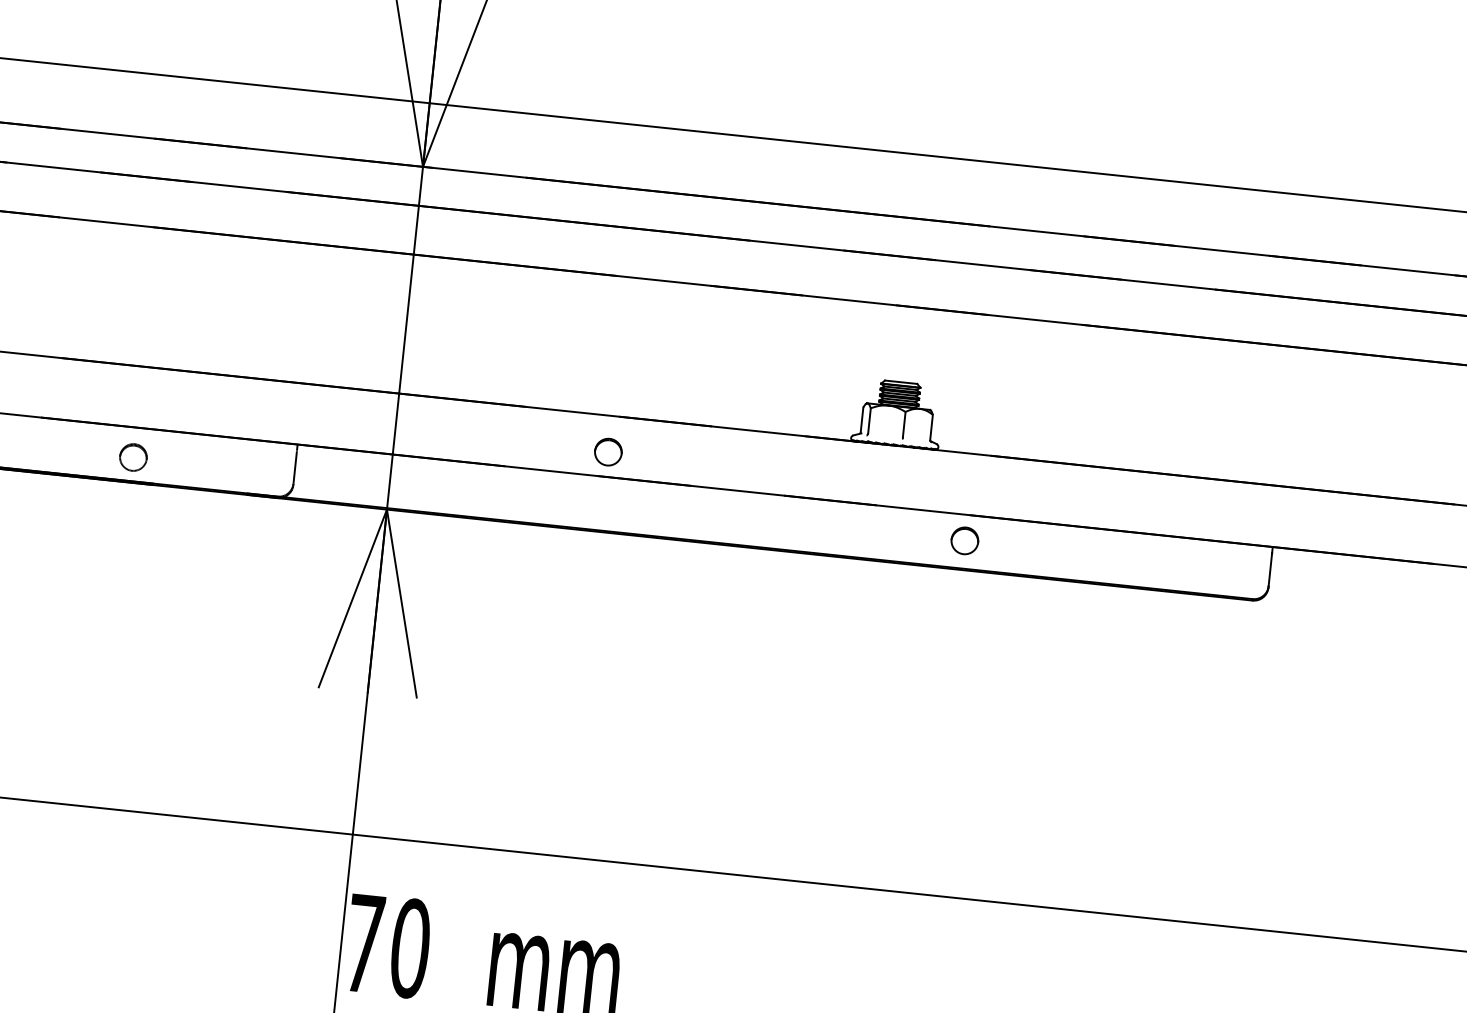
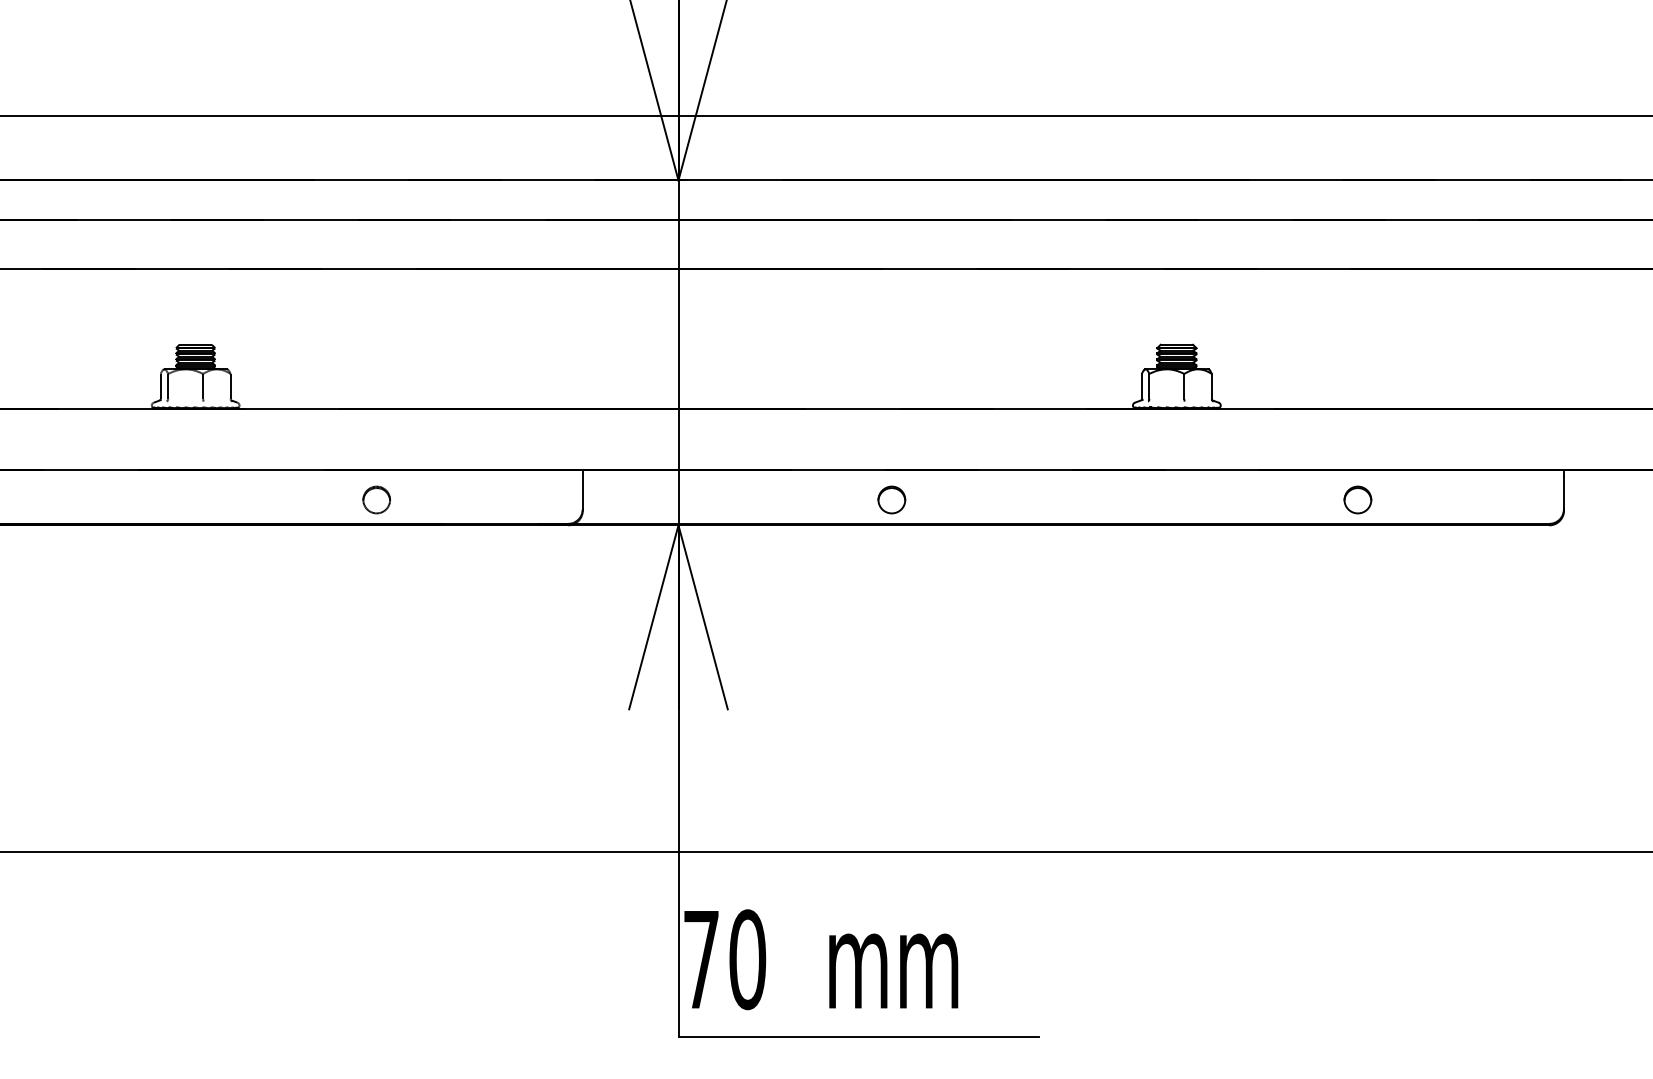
part: (608, 451) -> (891, 499), moved
part: (133, 456) -> (376, 499), moved
part: (964, 540) -> (1357, 499), moved

